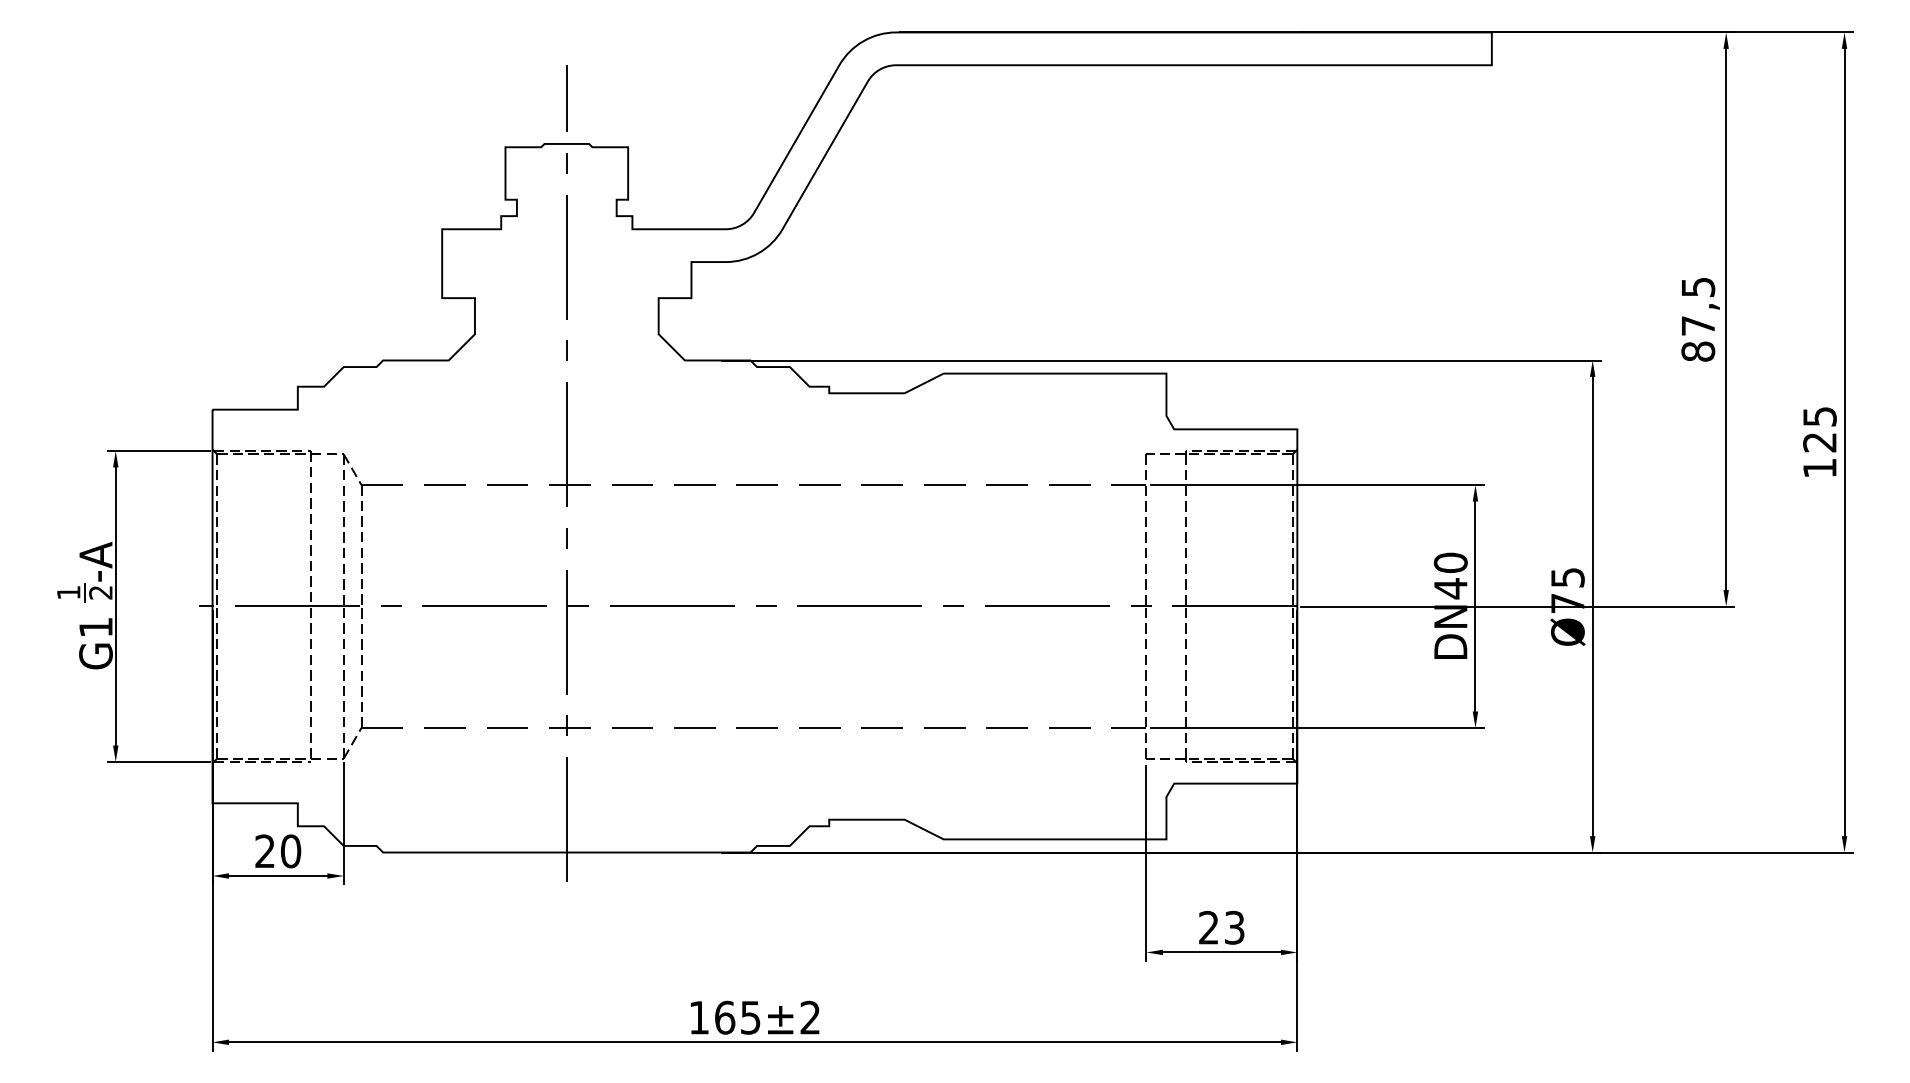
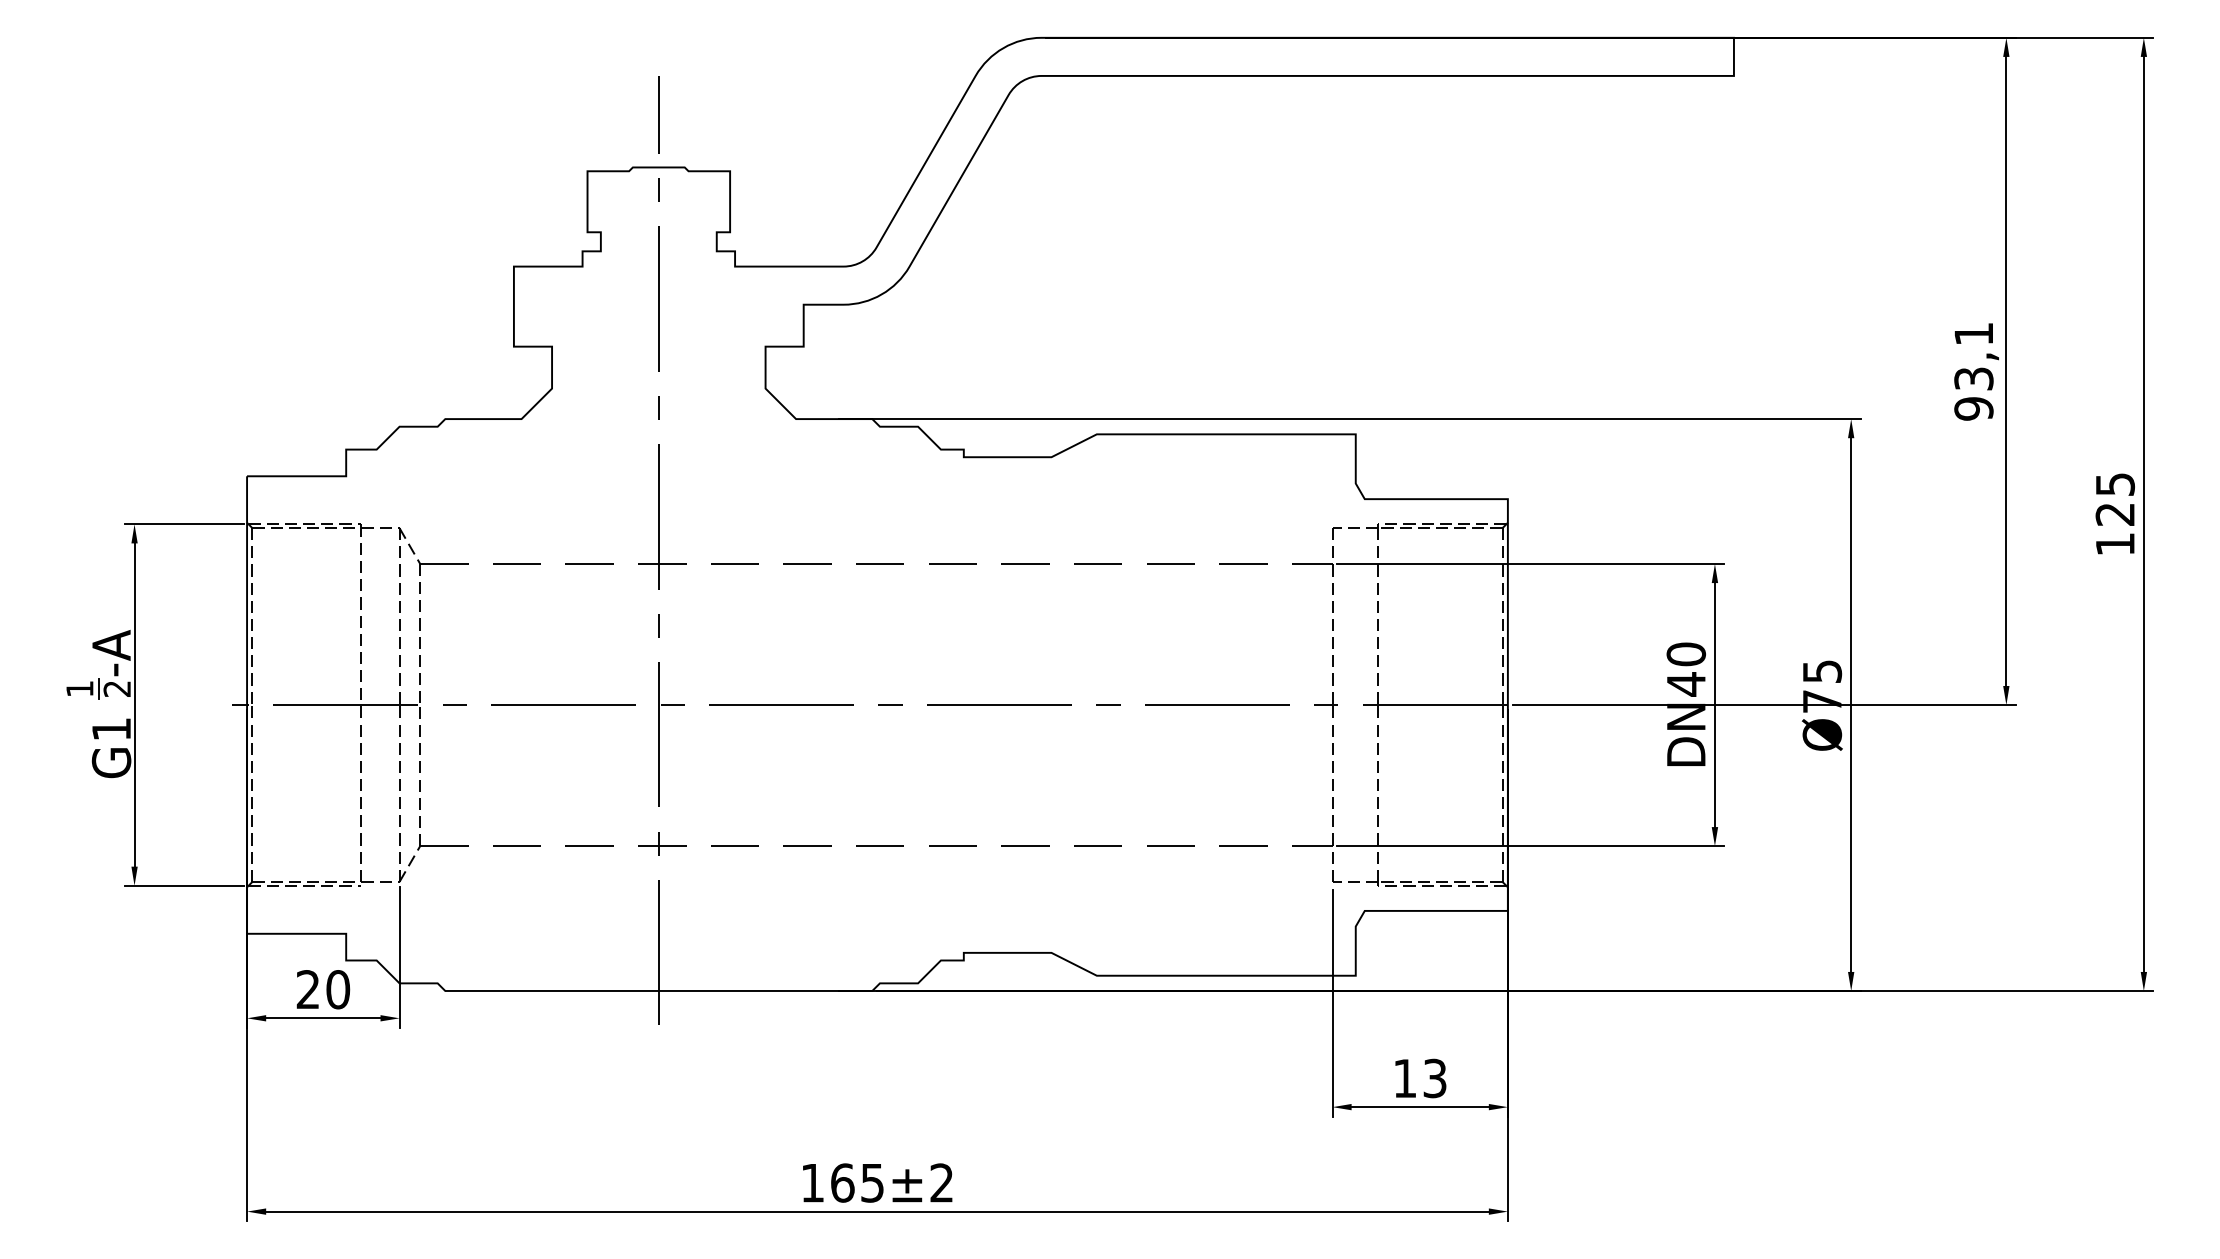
text: (1698, 319) -> (1974, 371), 87,5 -> 93,1
text: (1208, 927) -> (1404, 1078), 23 -> 13

